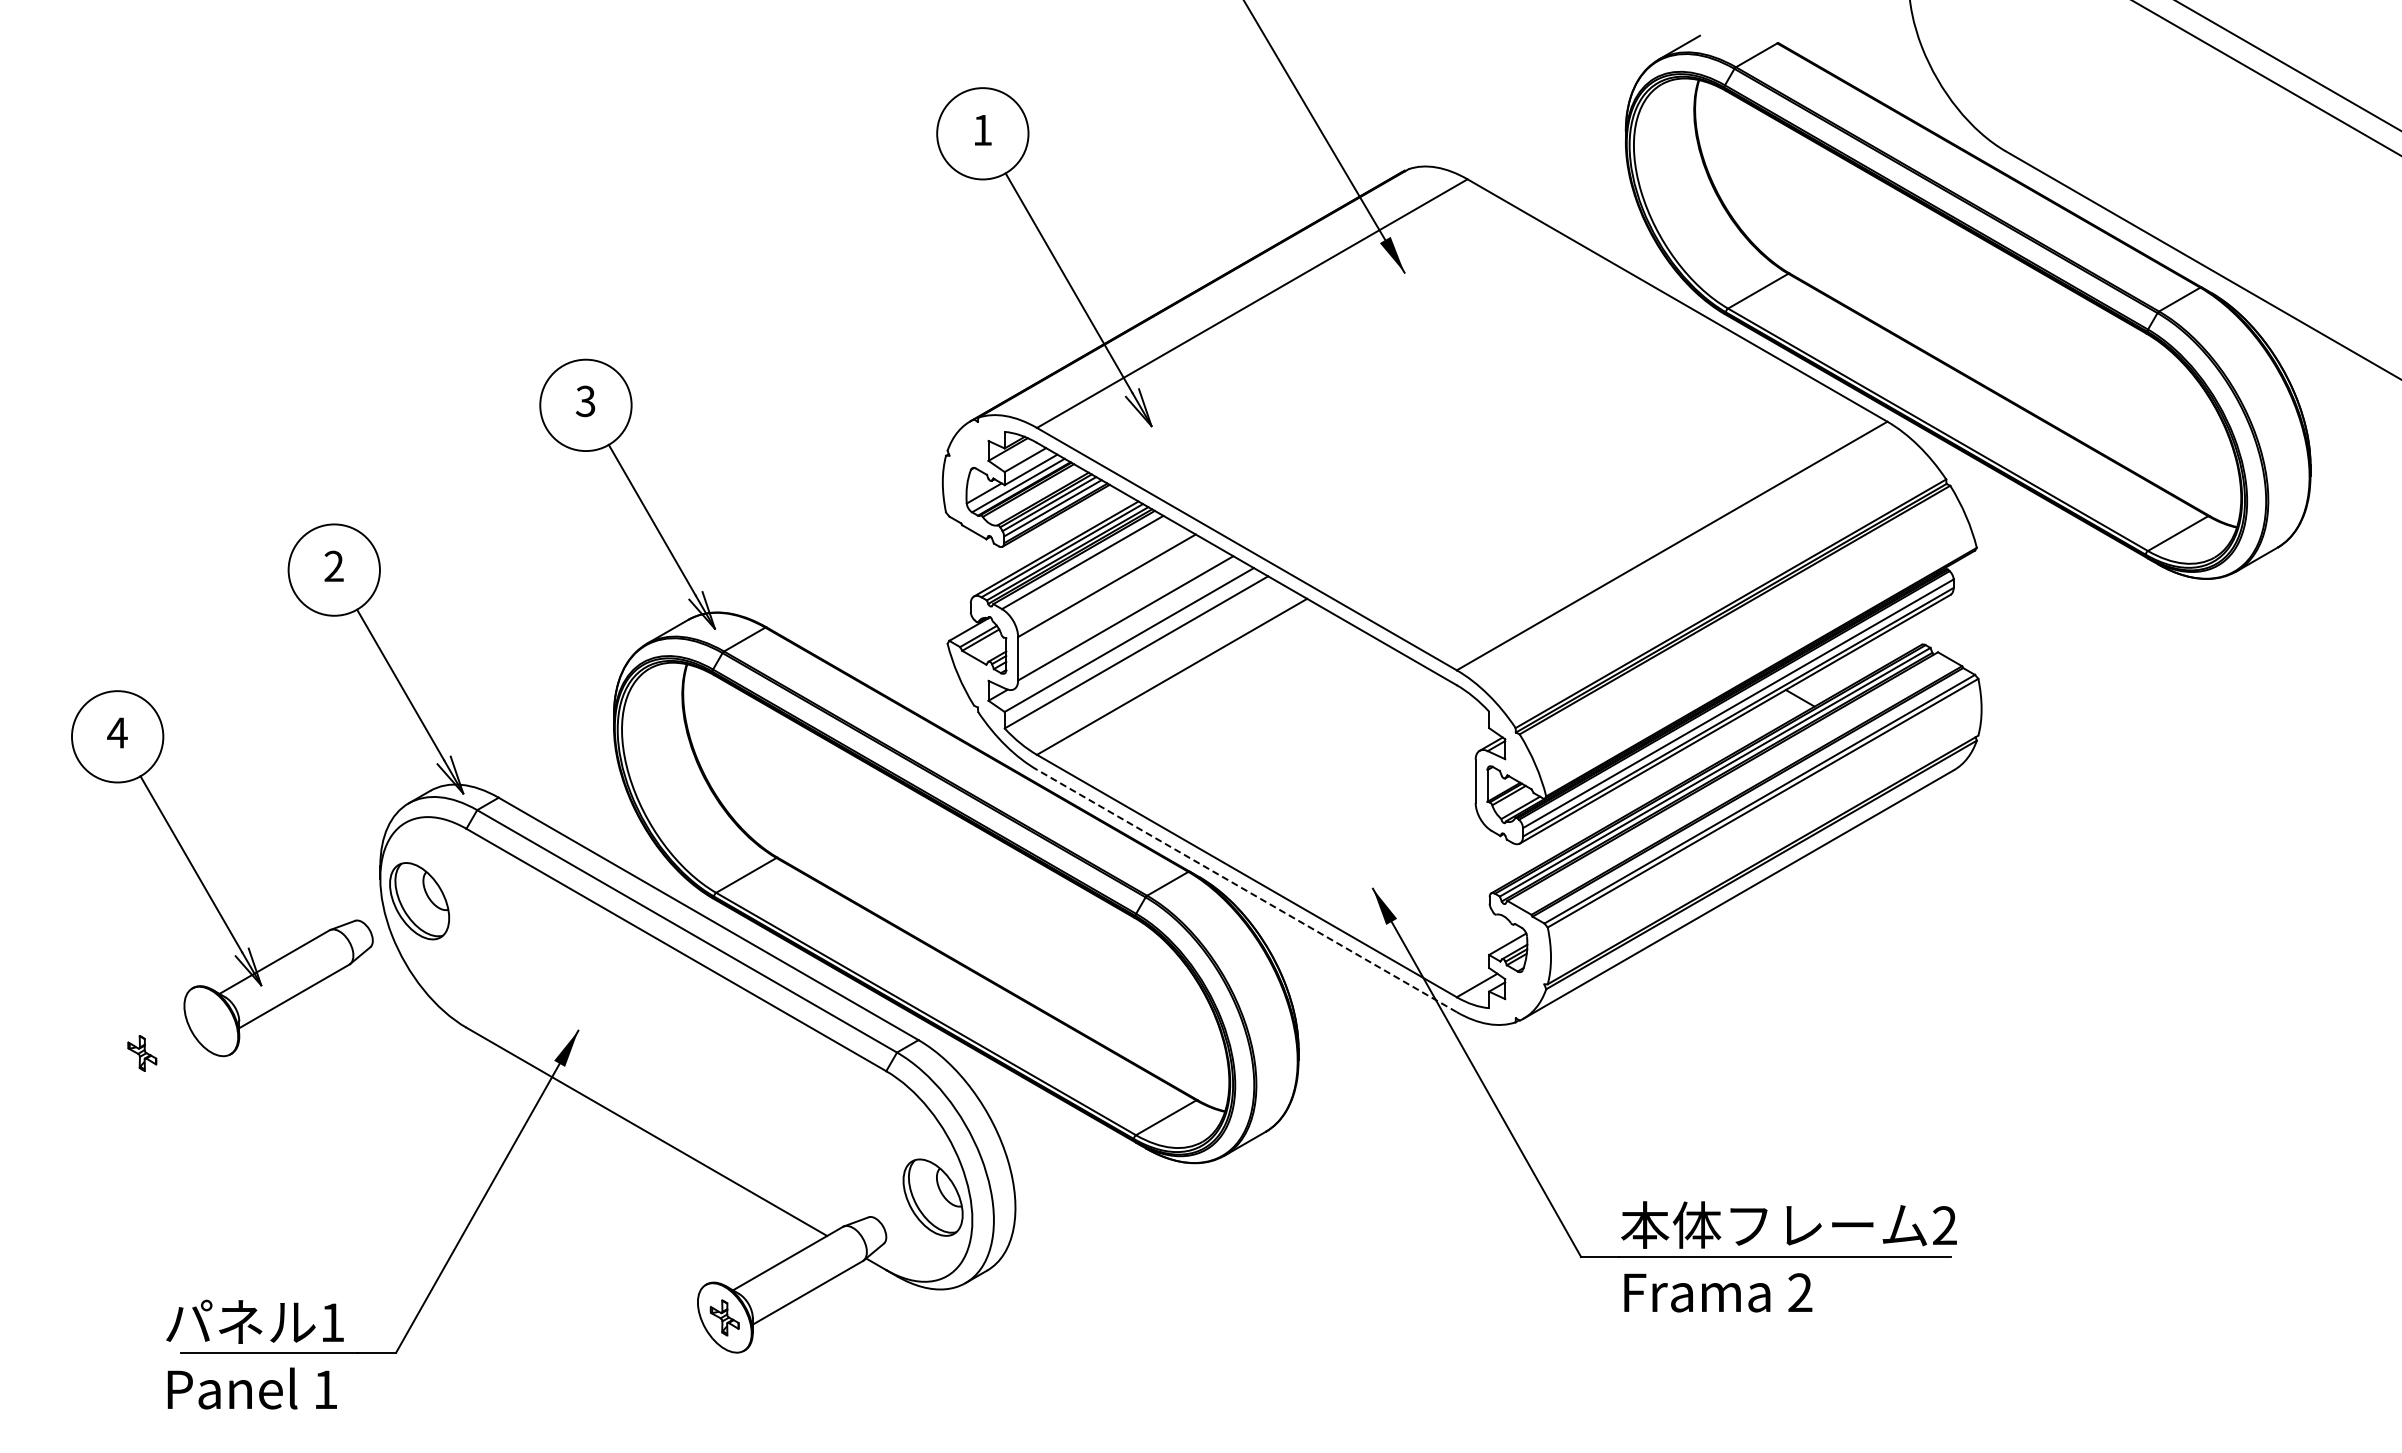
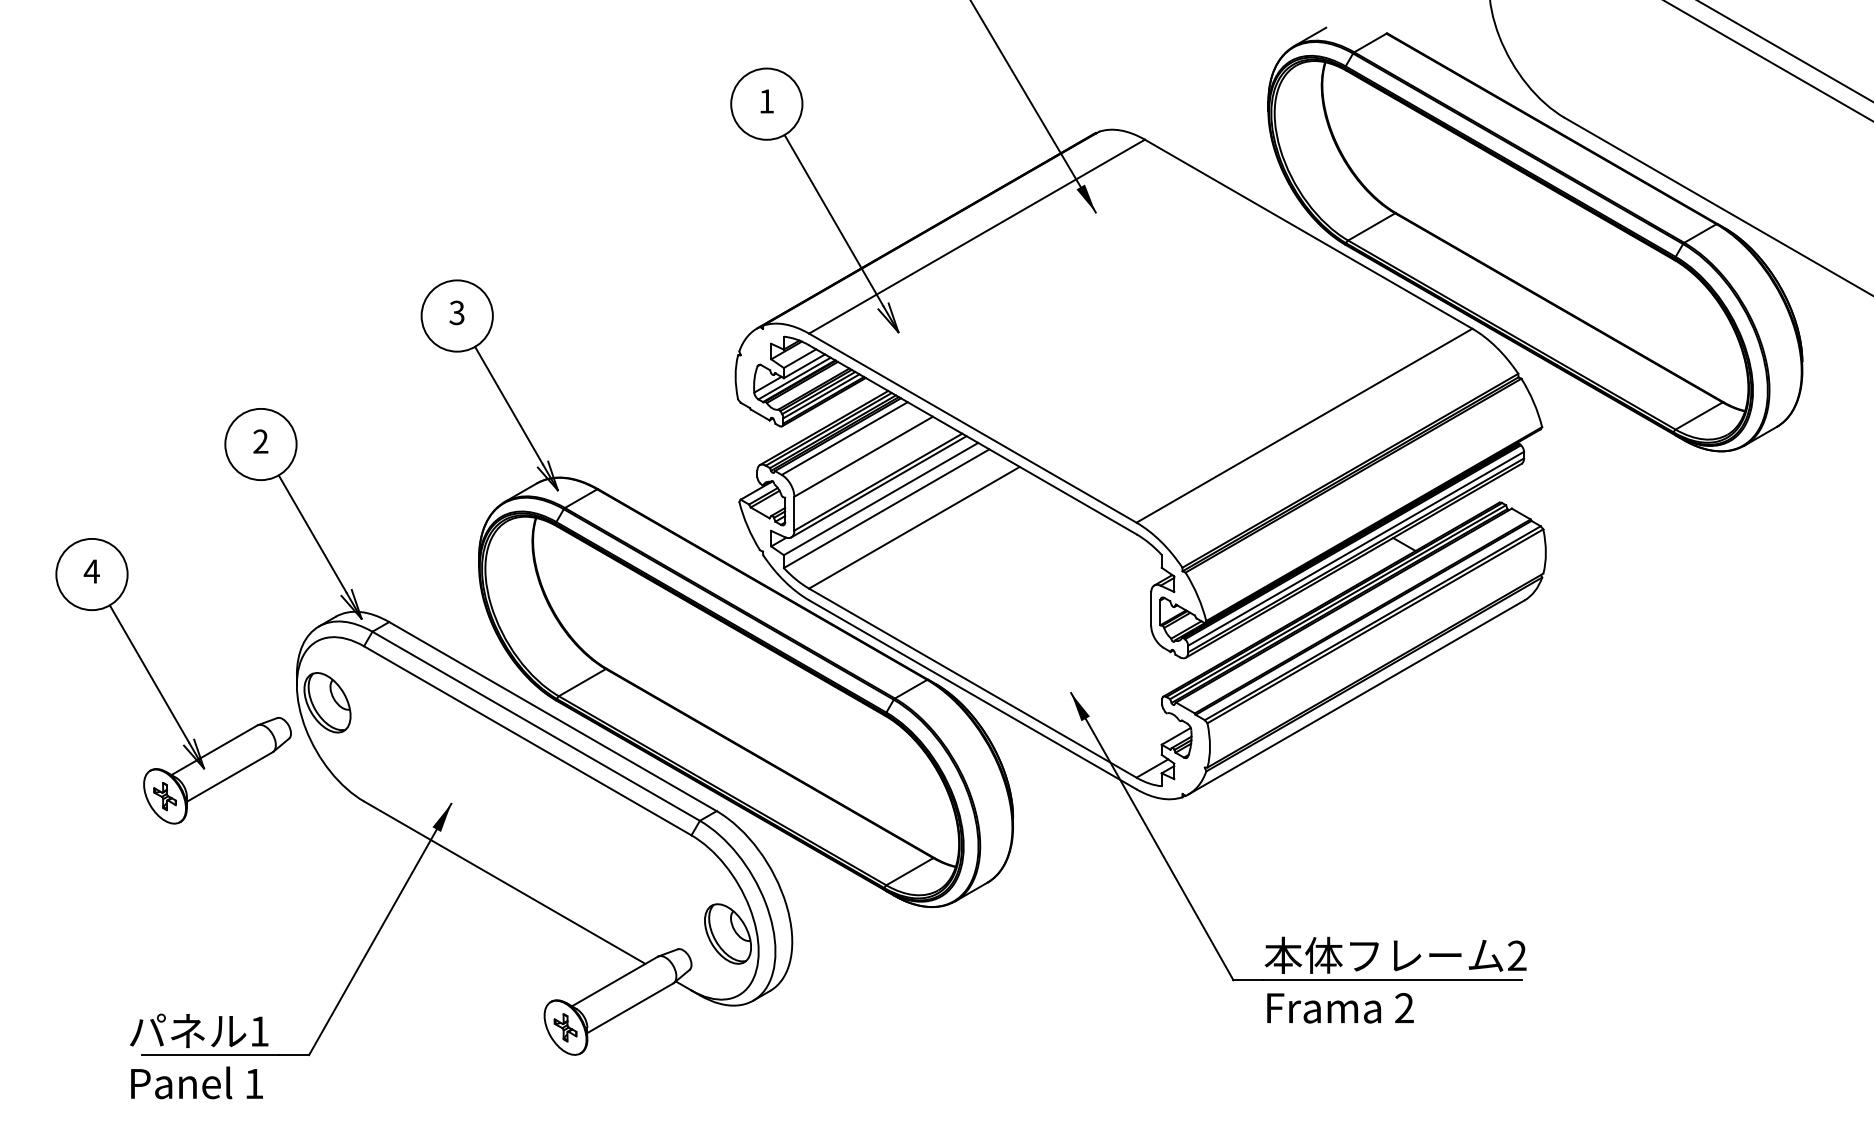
line: (1126, 624) -> (878, 486), added
line: (1246, 890) -> (972, 694), dashed -> solid
part: (142, 1053) -> (165, 796), moved

